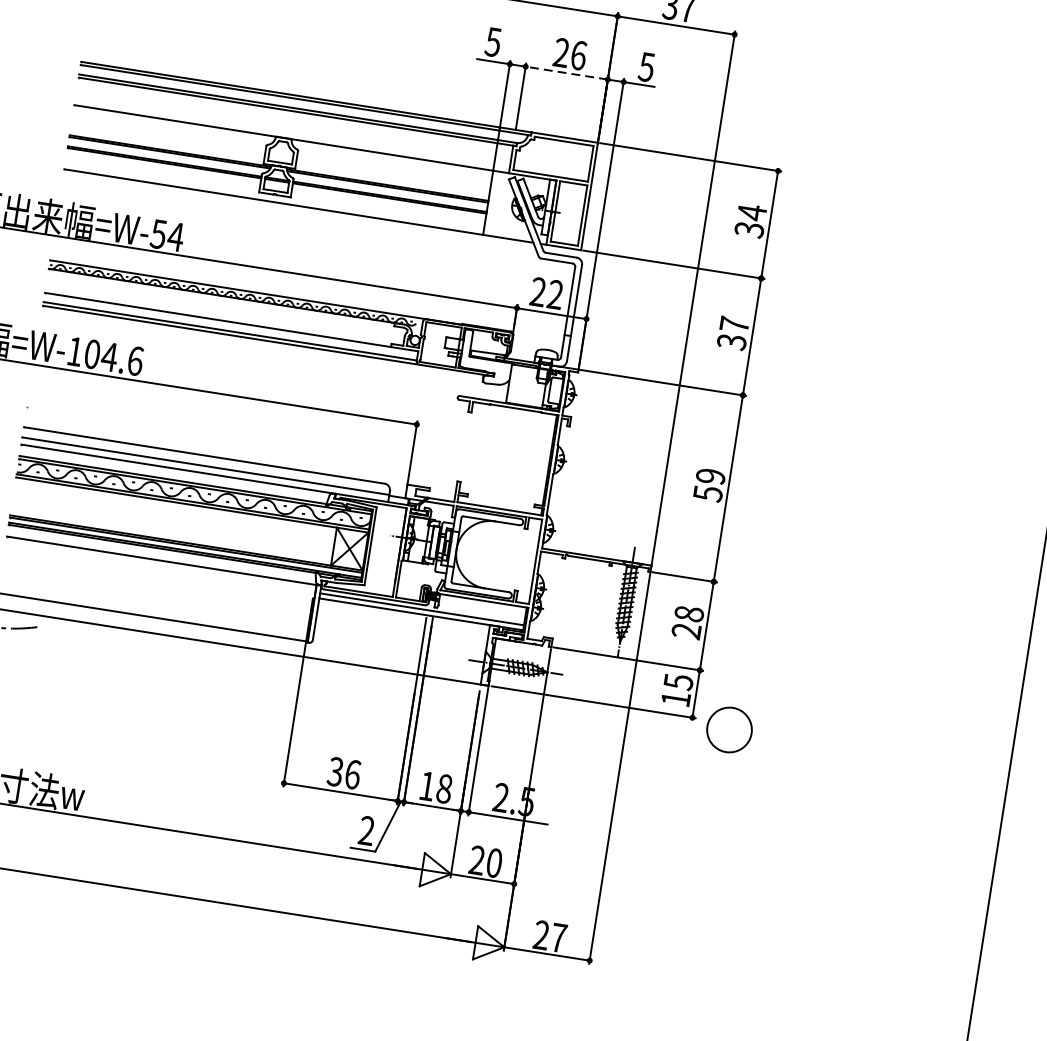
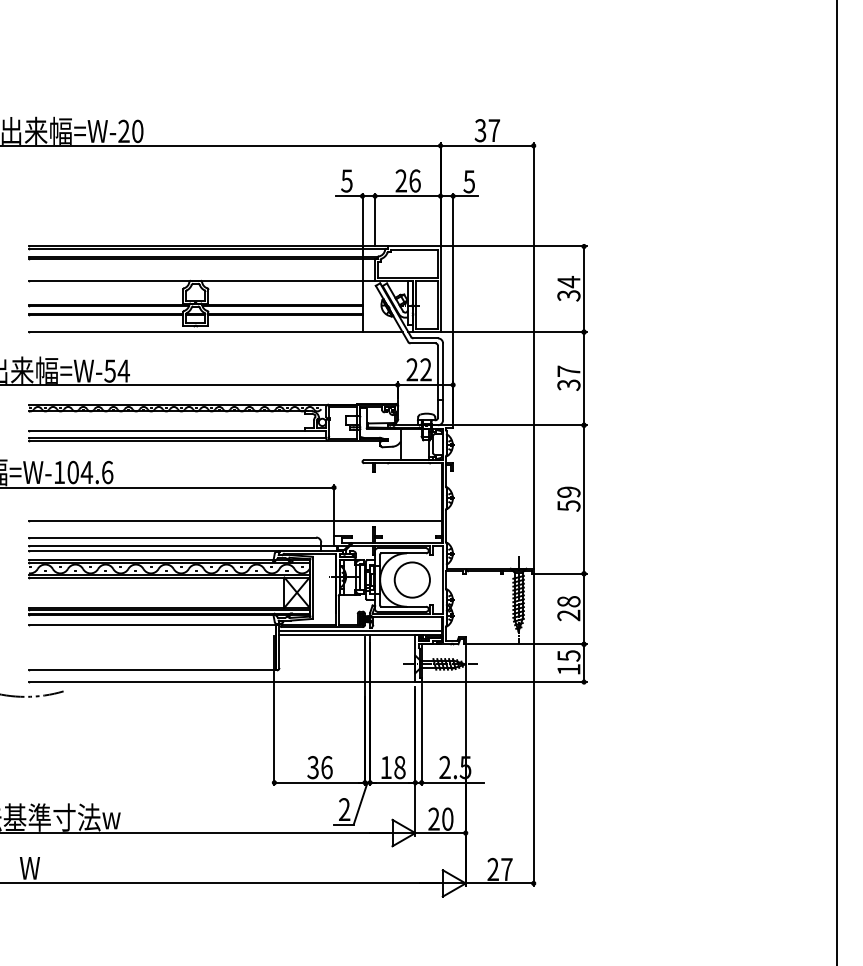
line: (566, 73) -> (407, 196), dashed -> solid
line: (285, 447) -> (234, 521), added
circle: (728, 729) -> (411, 579), moved

